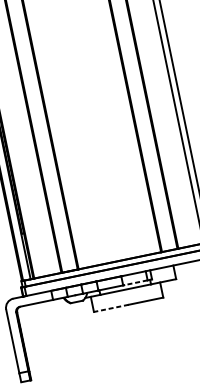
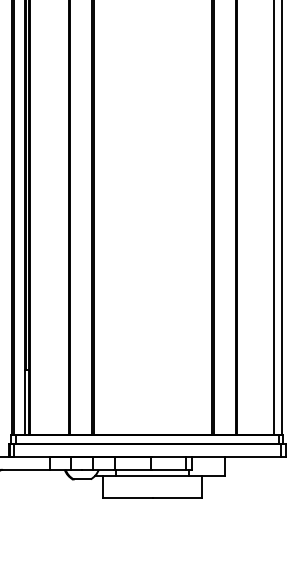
line: (135, 282) -> (168, 469), dashed -> solid
line: (111, 308) -> (127, 498), dashed -> solid

